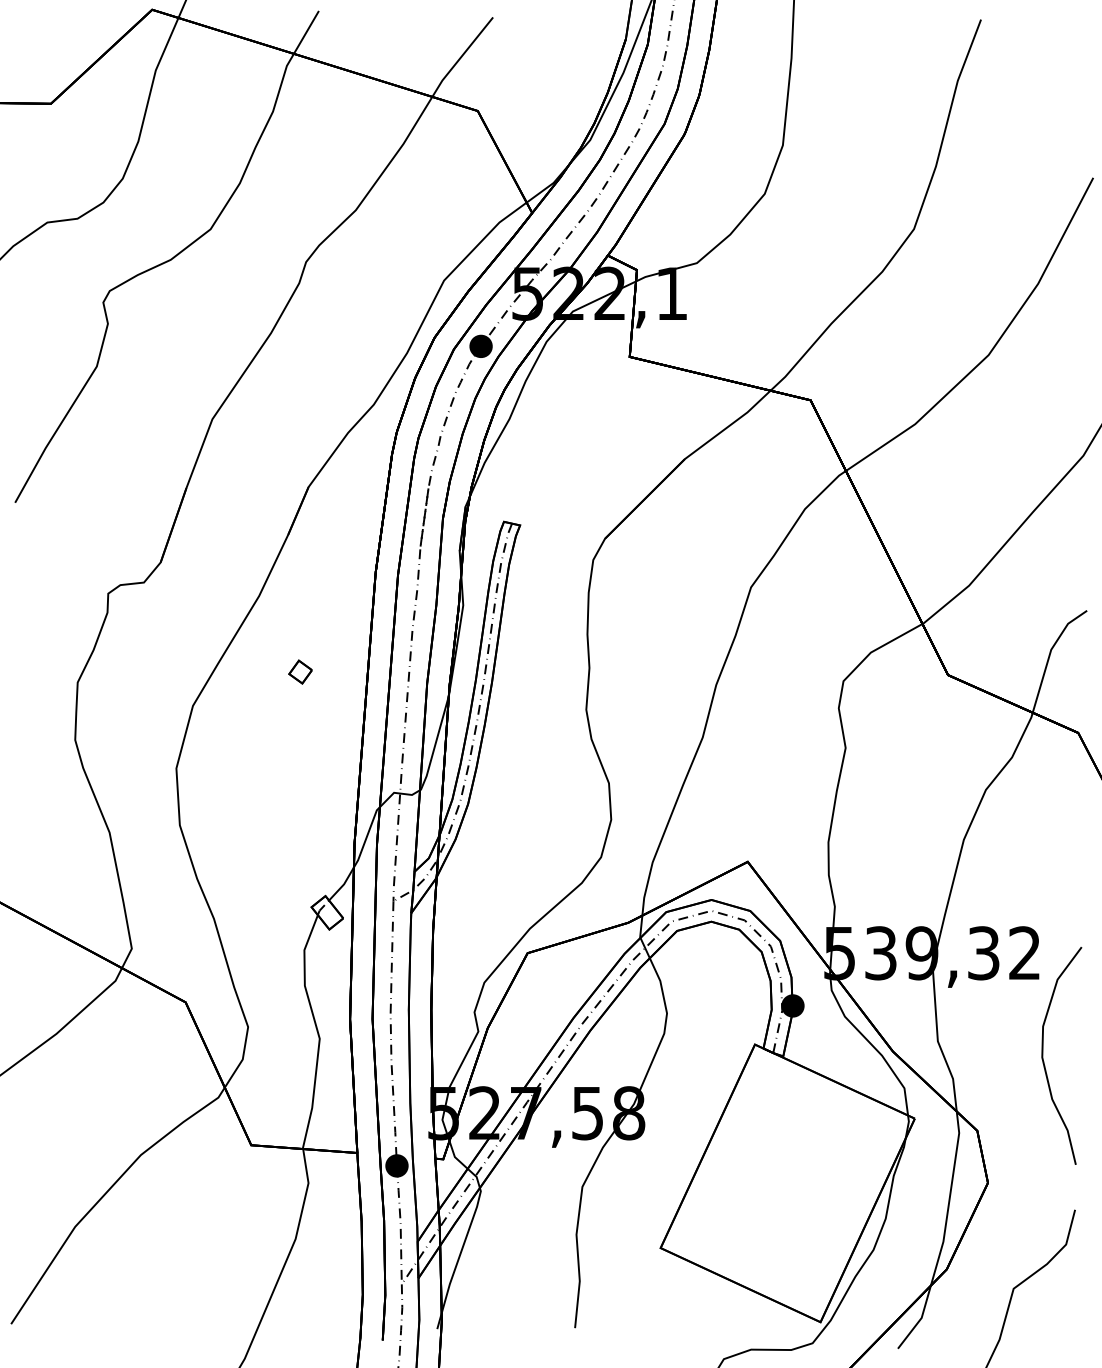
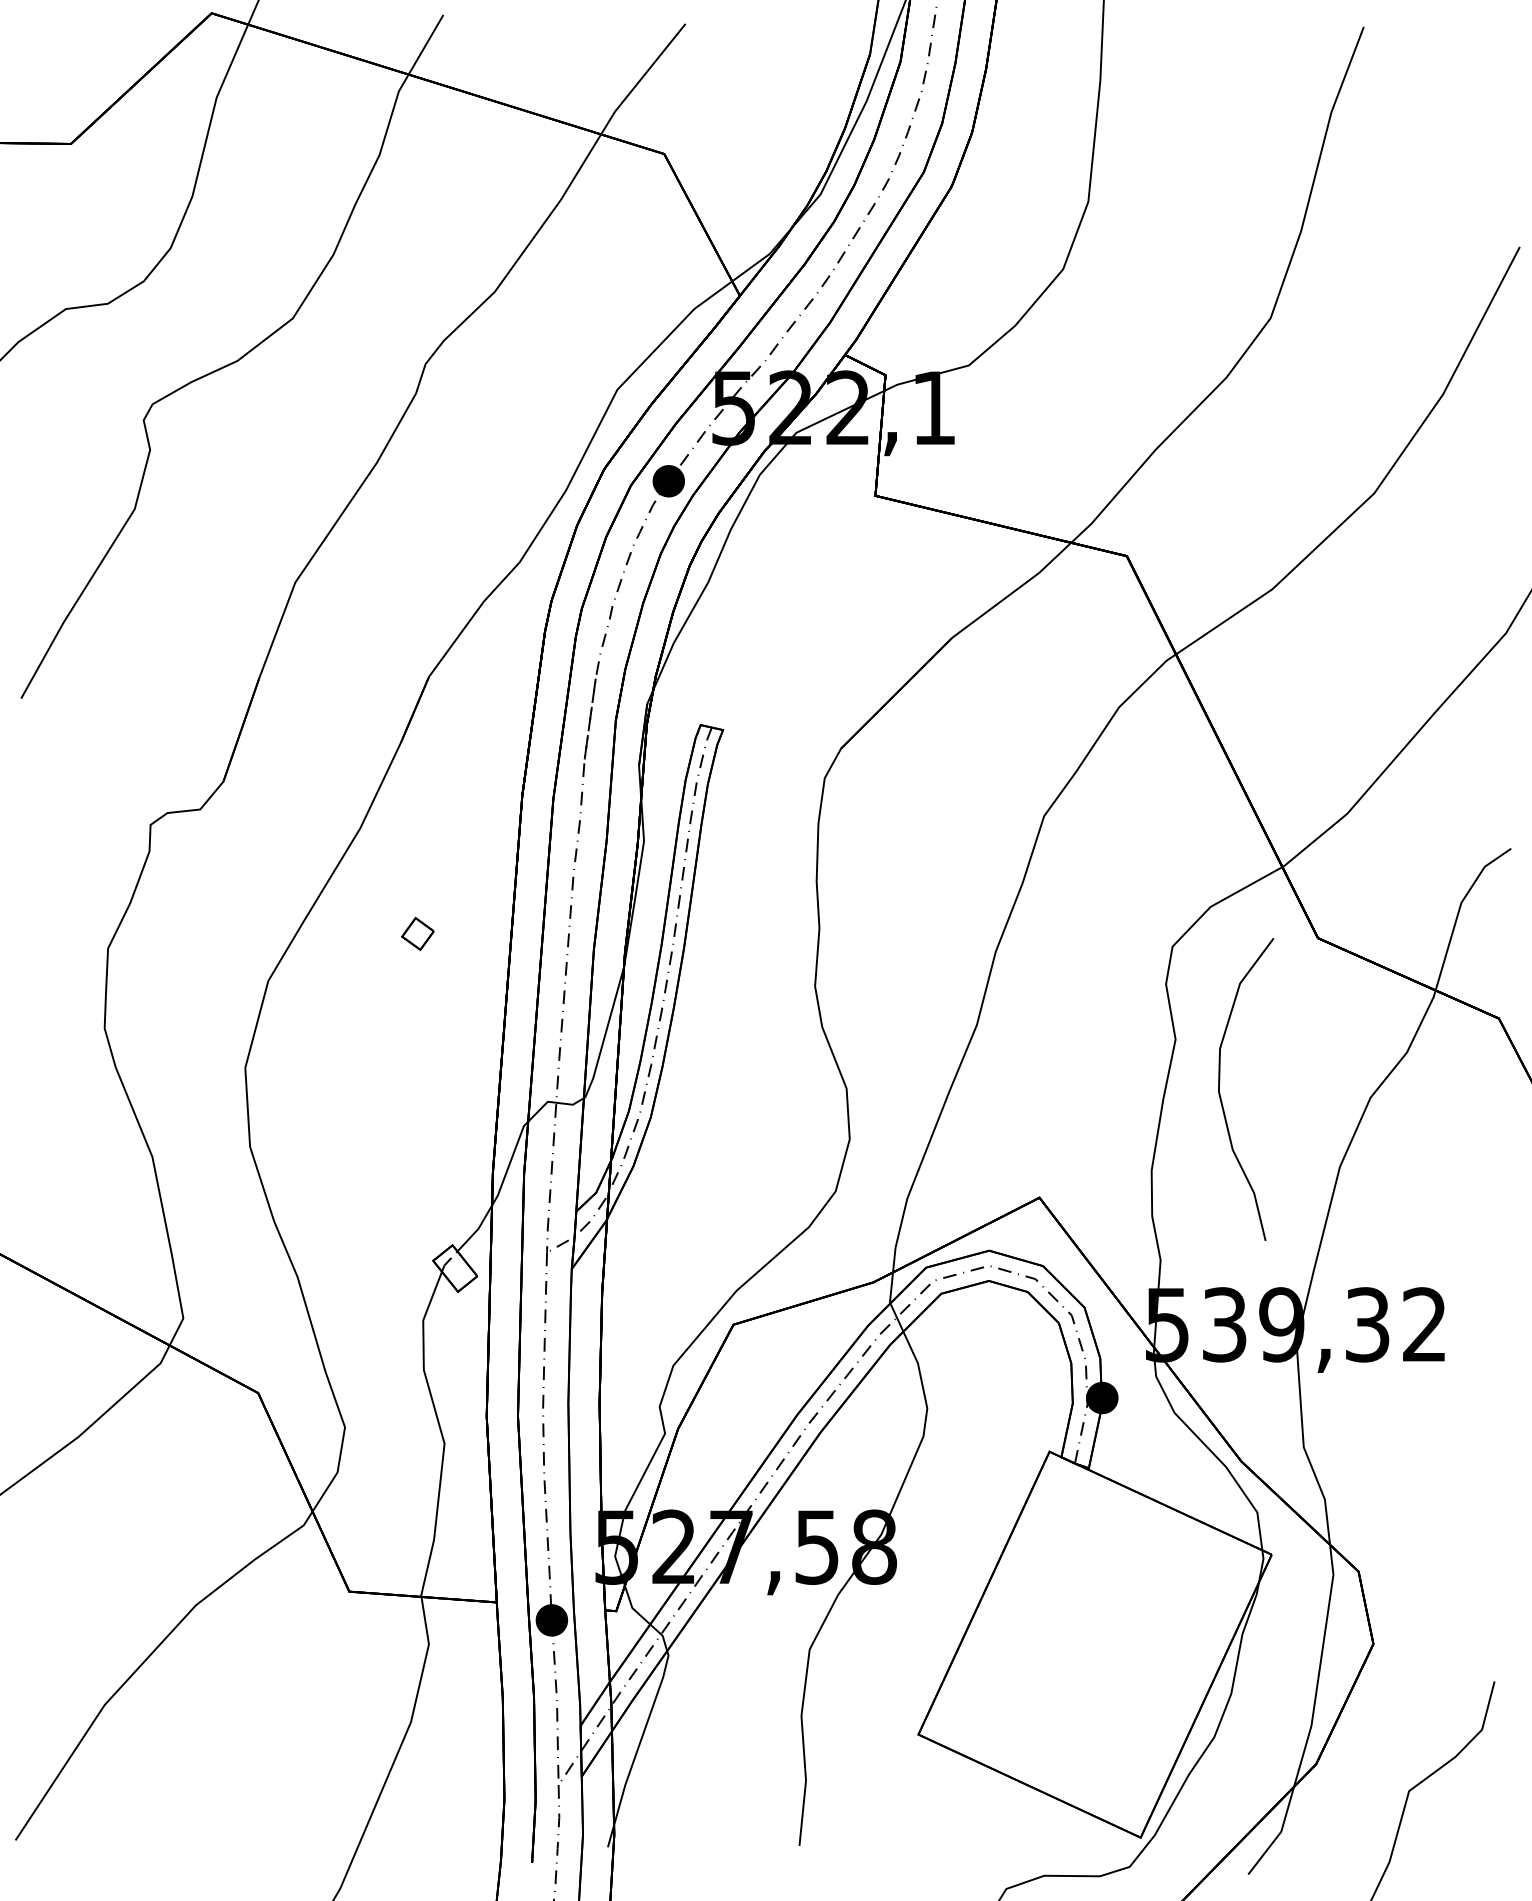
curve: (1044, 1061) -> (1221, 1097), moved

